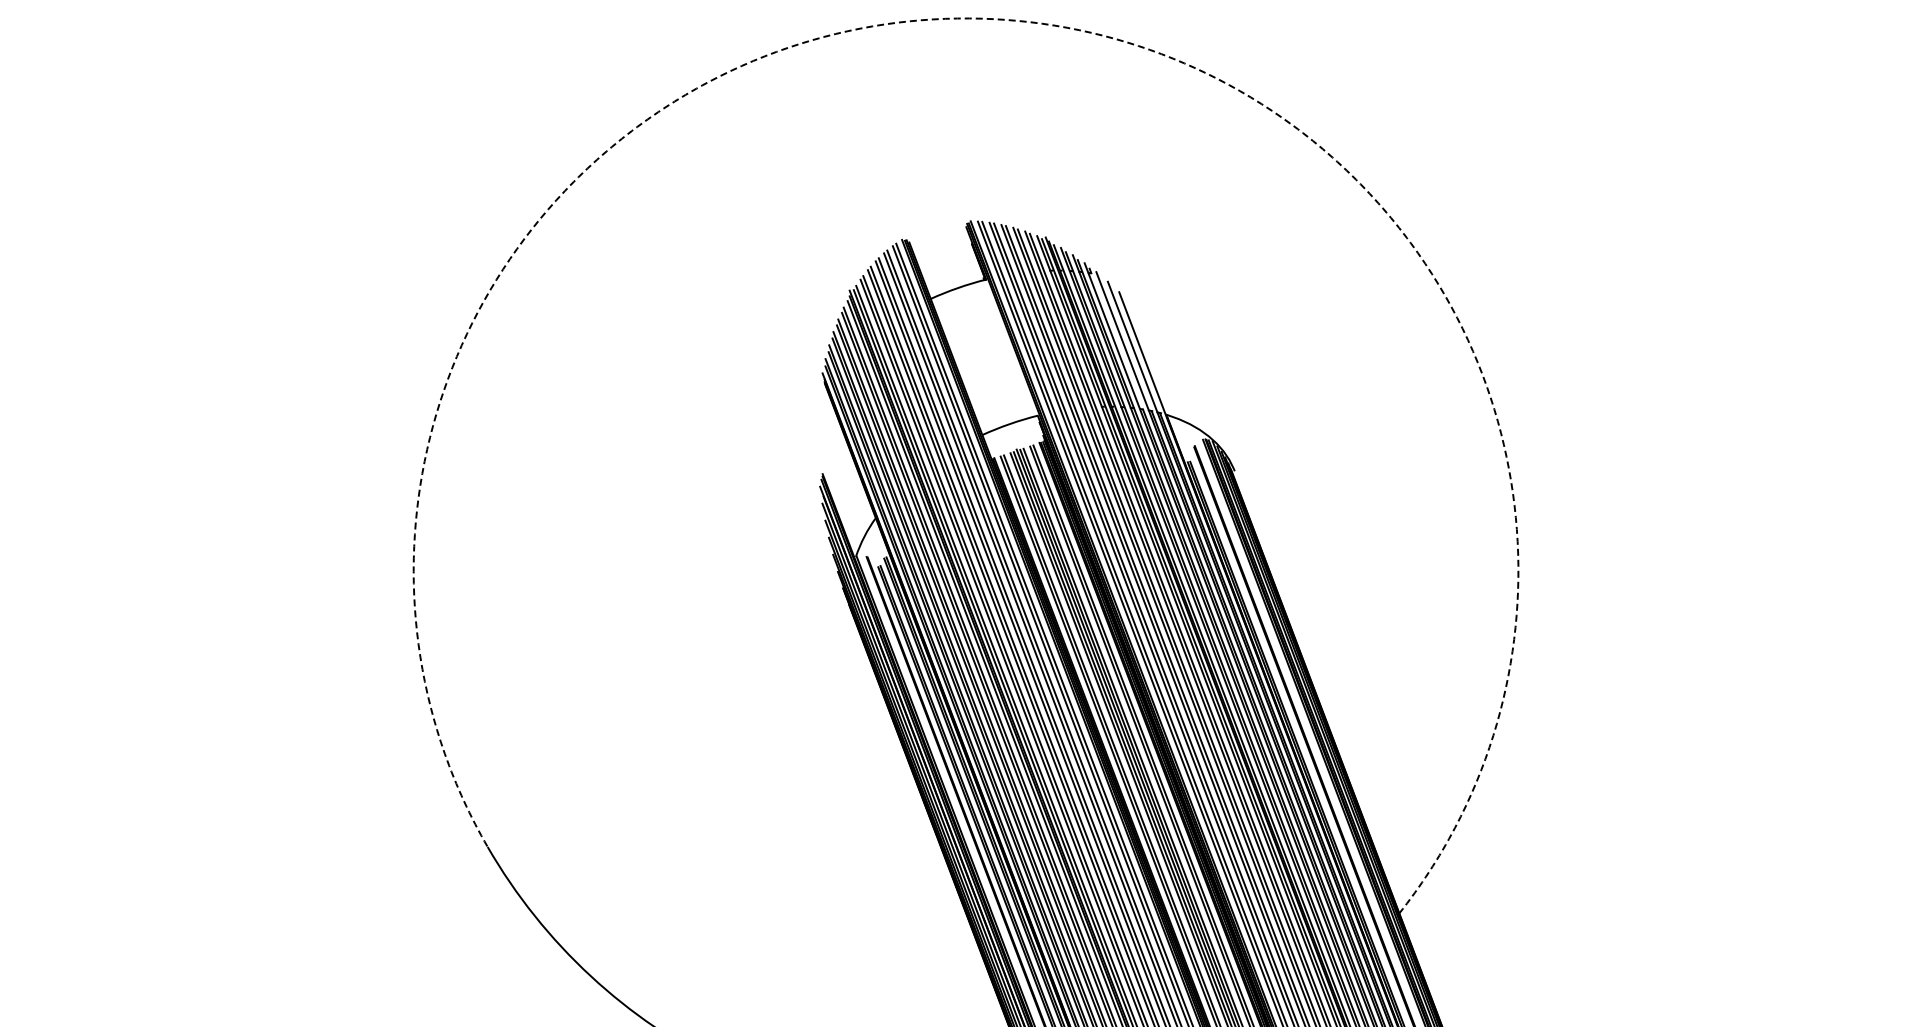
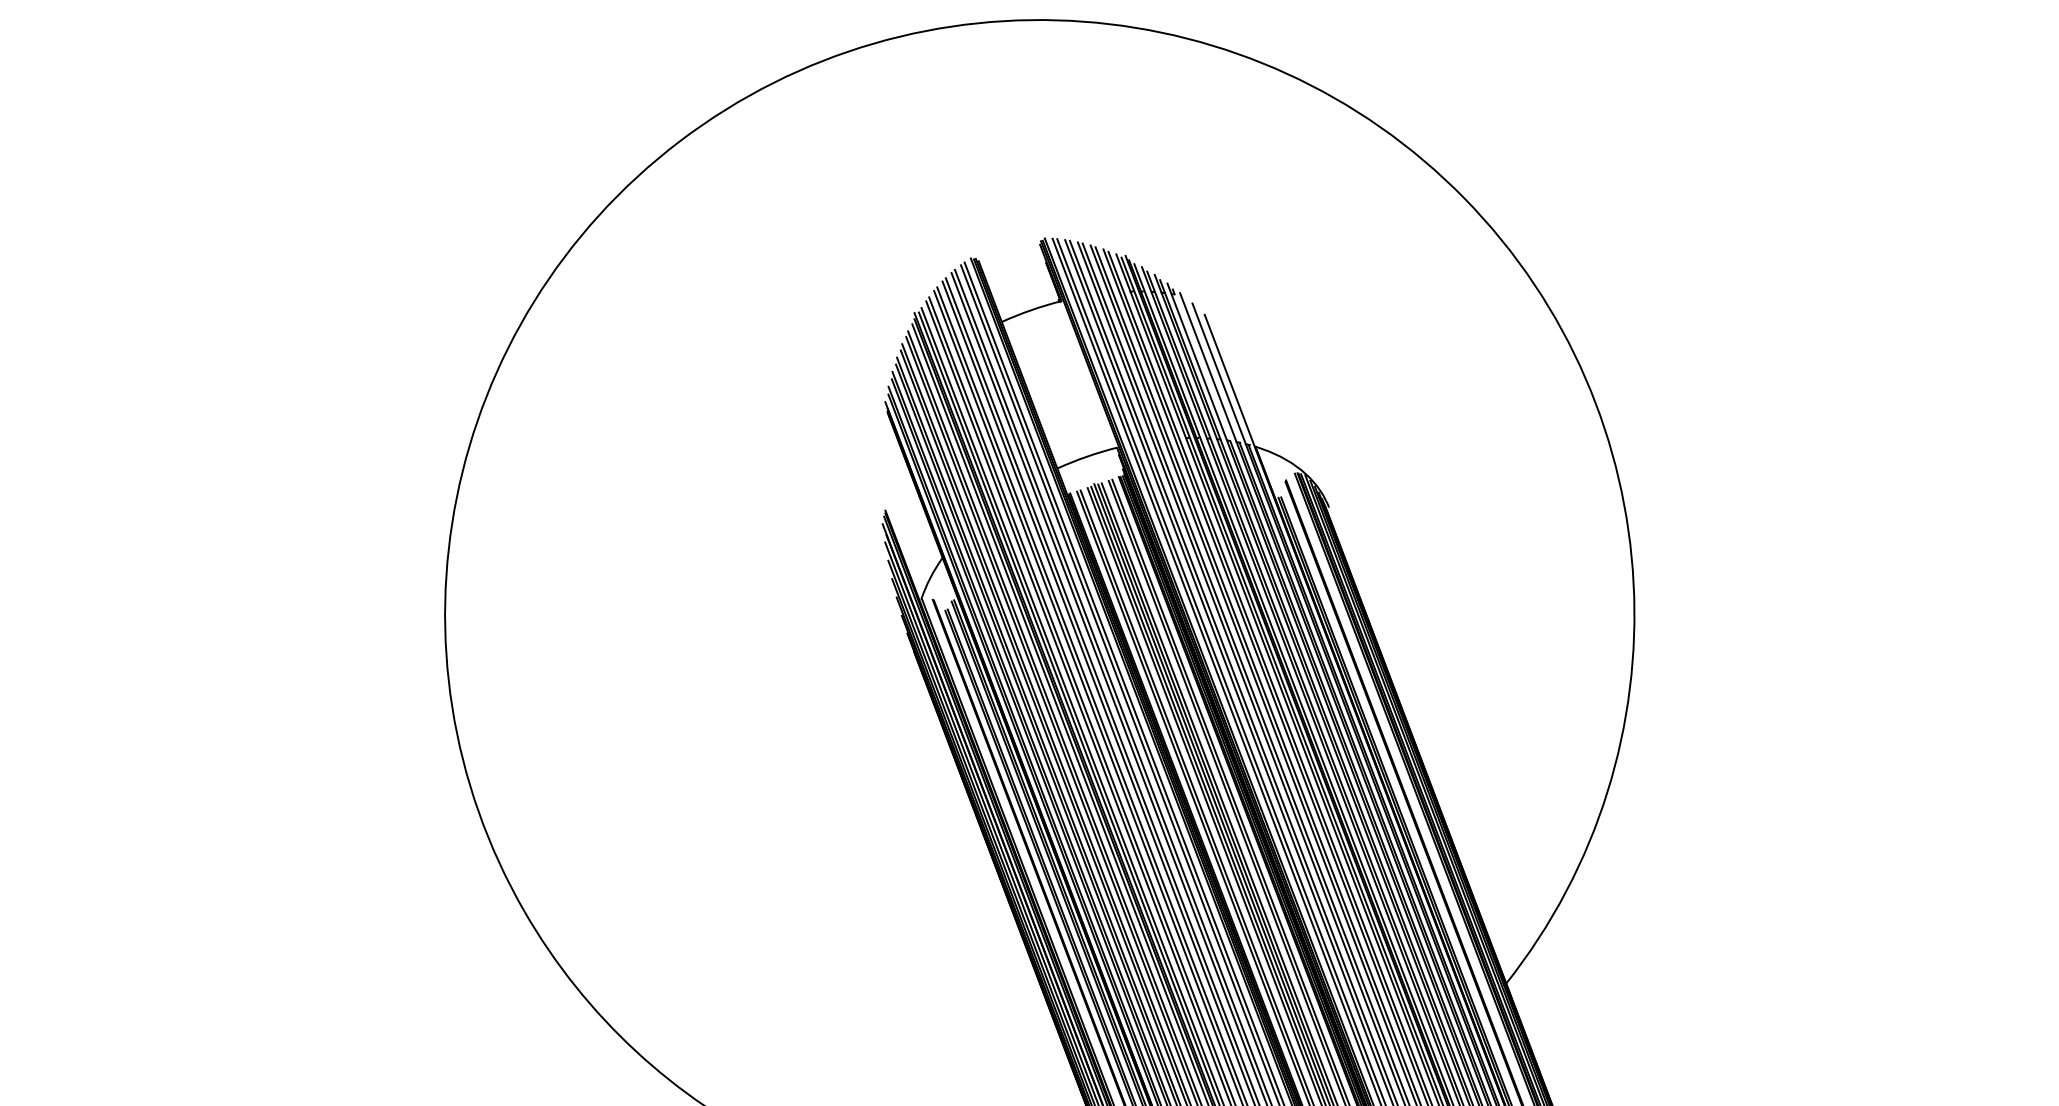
arc: (1006, 19) -> (1083, 21), dashed -> solid

